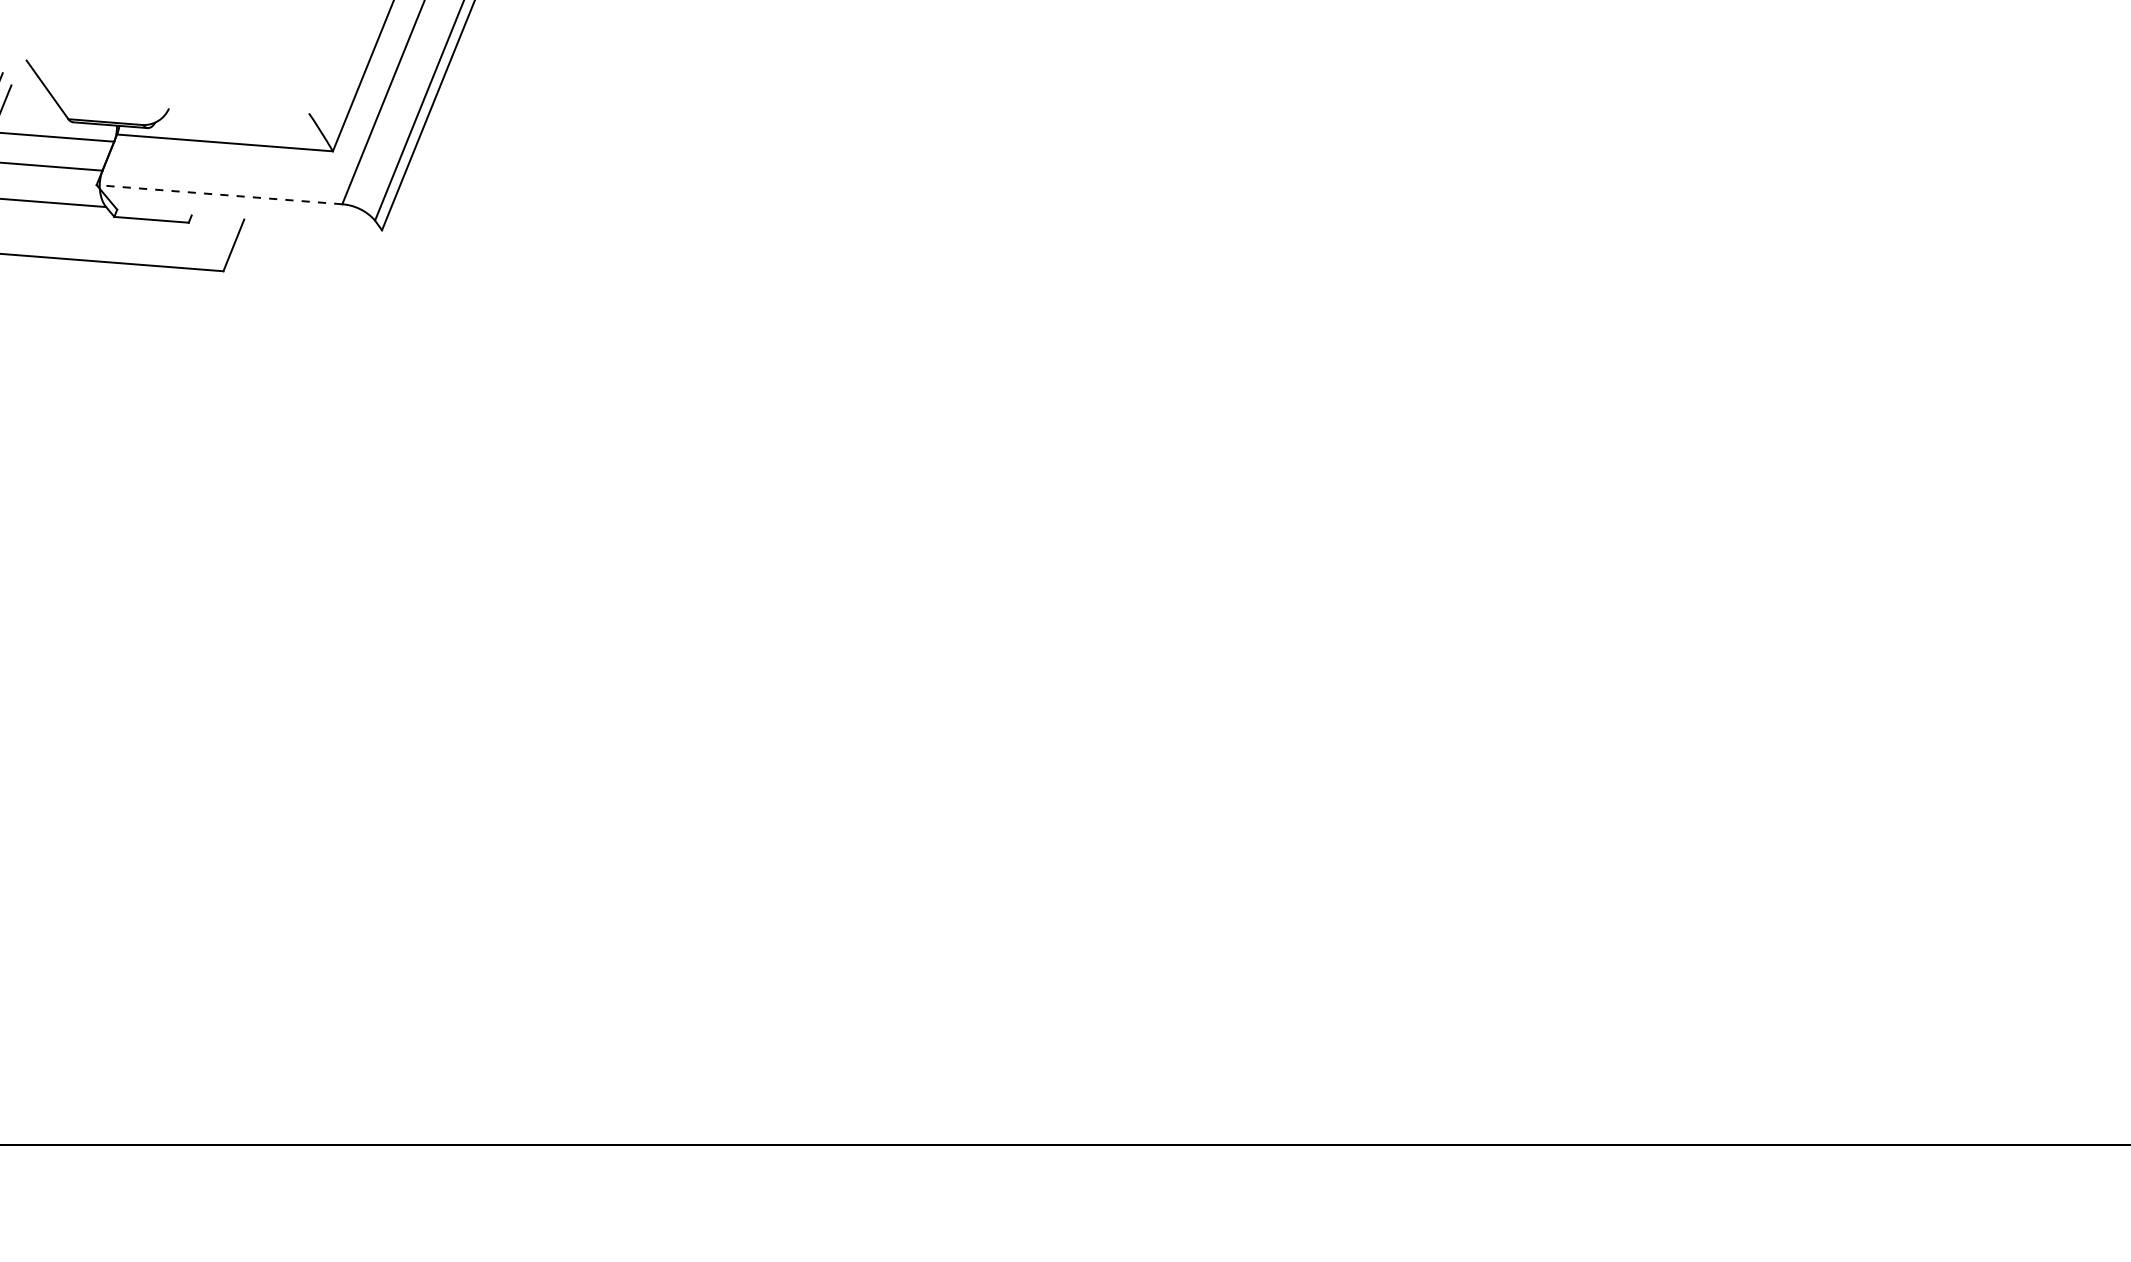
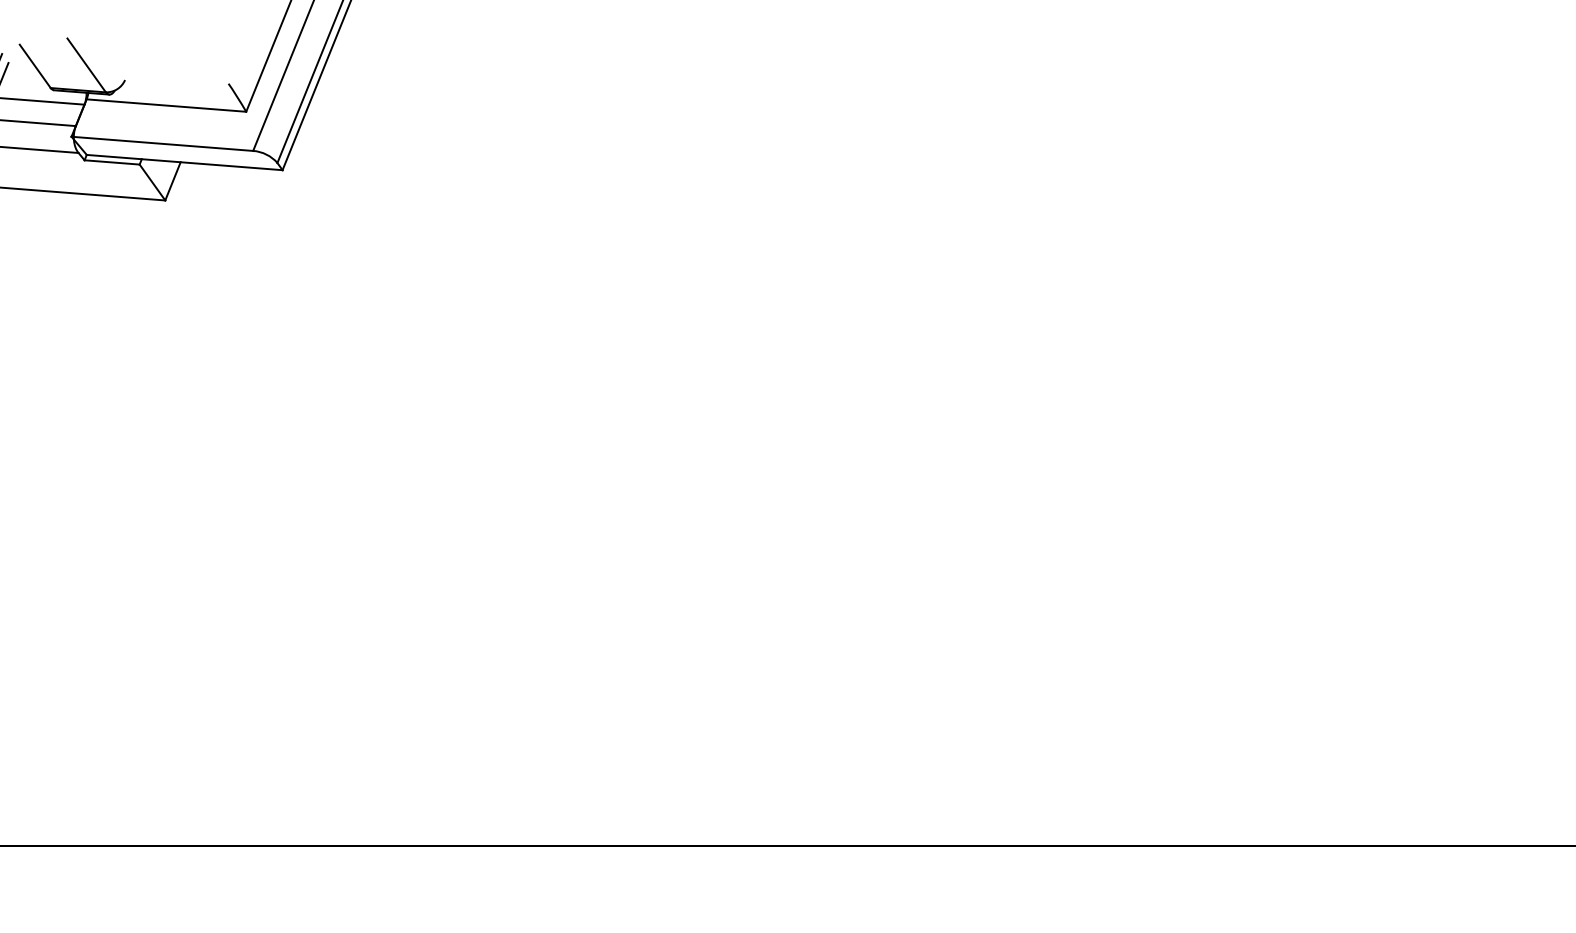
line: (117, 88) -> (86, 65), added
line: (219, 194) -> (162, 143), dashed -> solid
line: (249, 219) -> (184, 162), added
line: (205, 246) -> (152, 182), added

